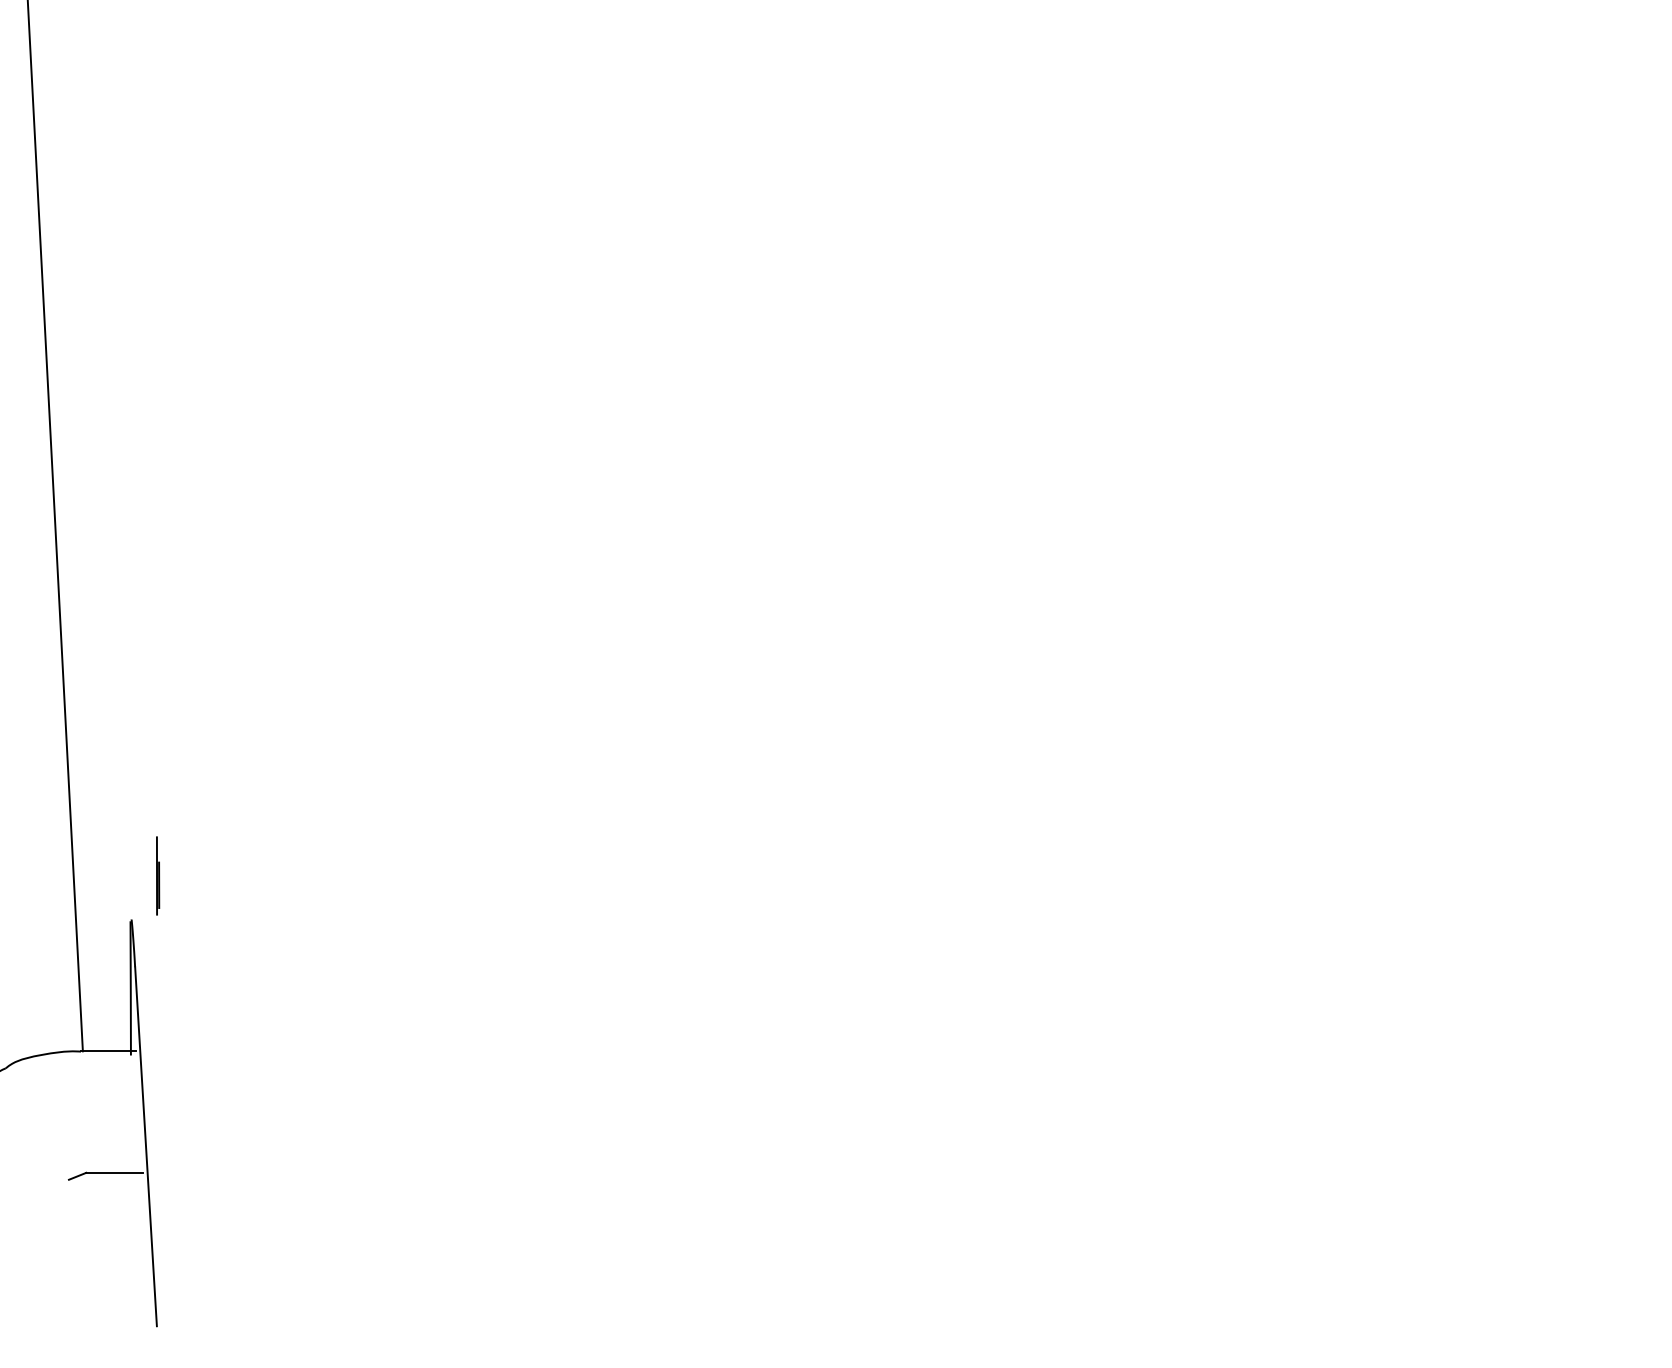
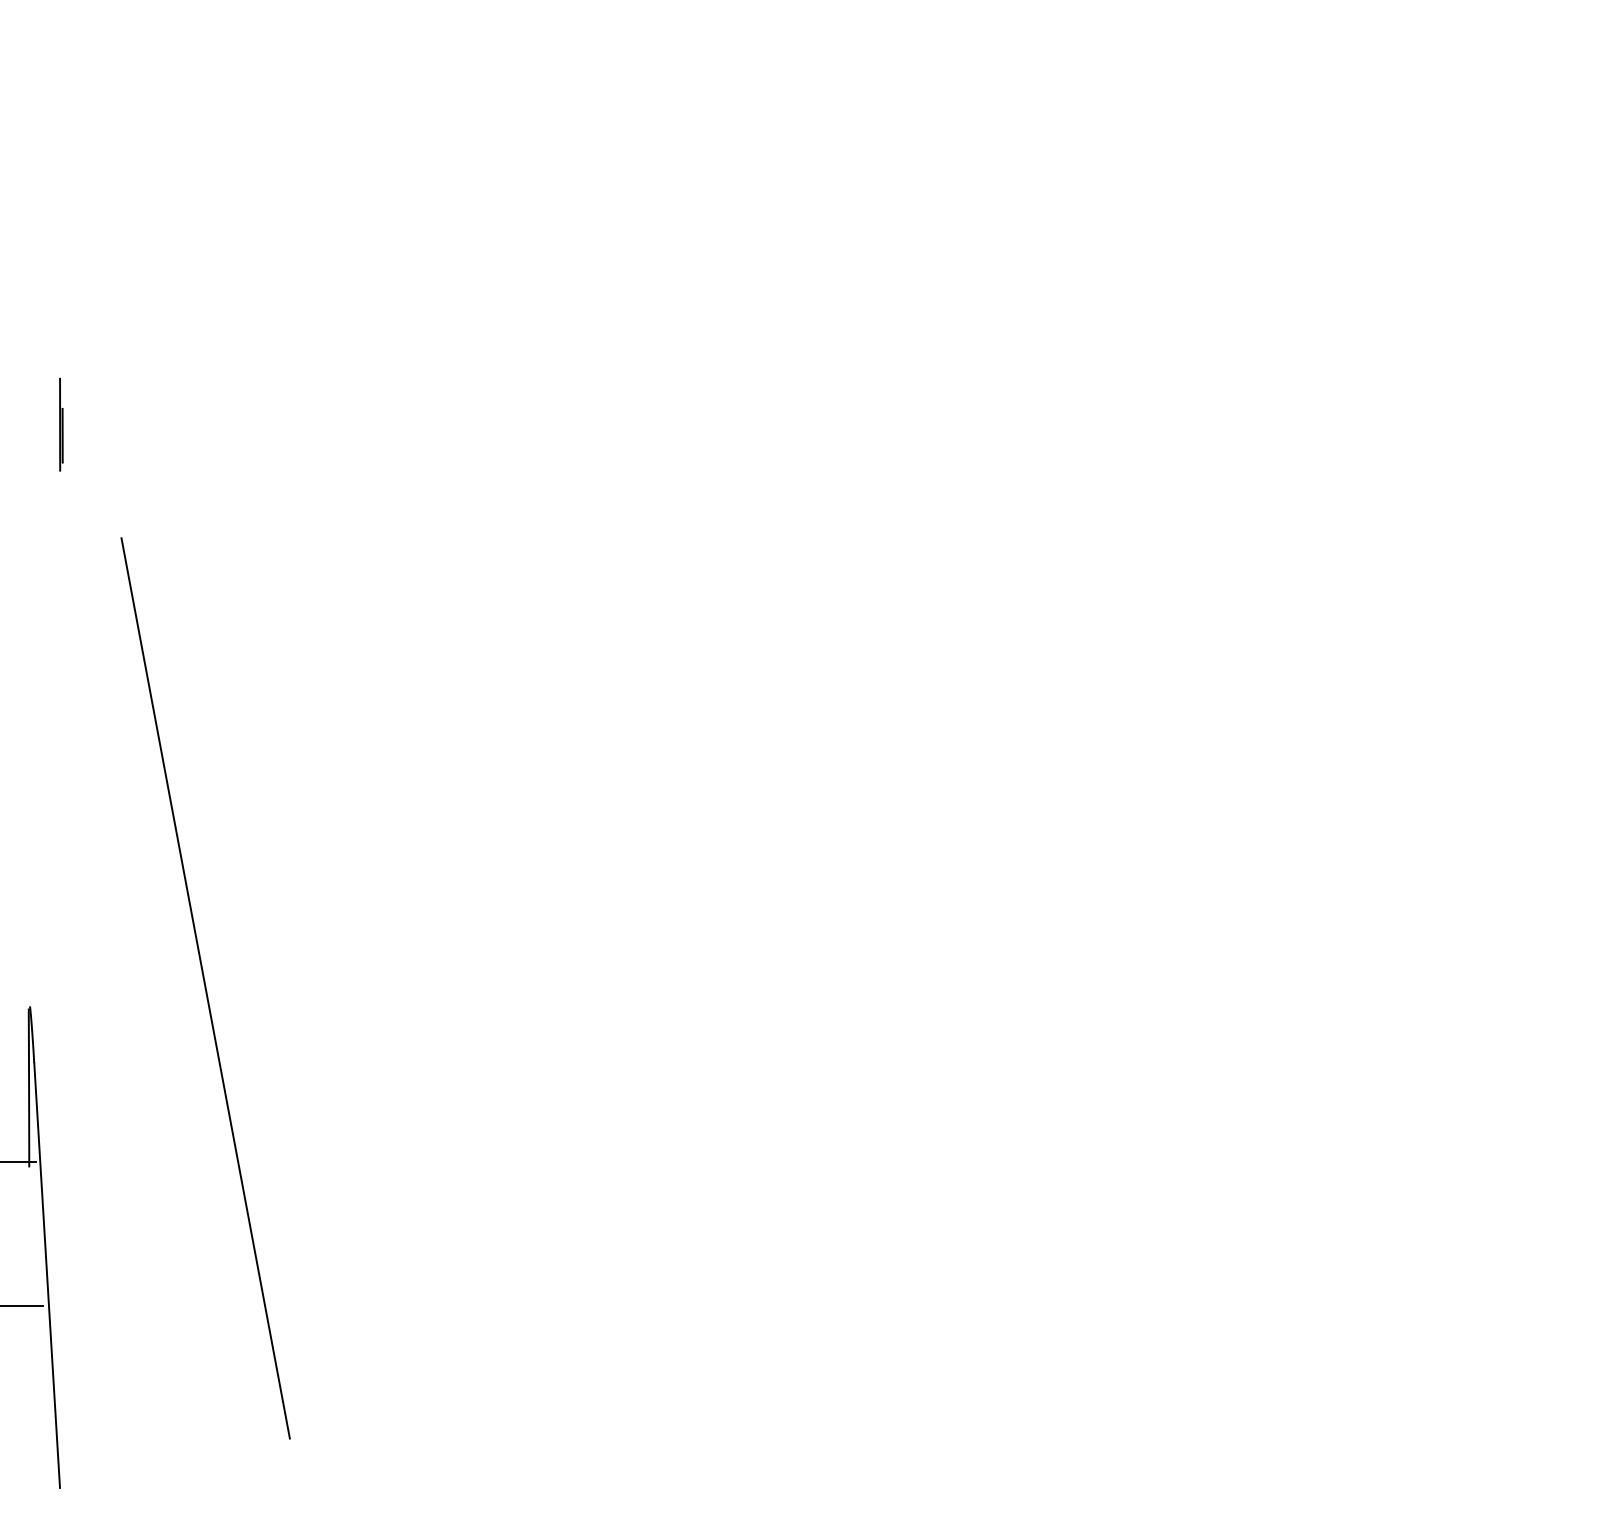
part: (158, 875) -> (61, 424), moved
line: (279, 903) -> (205, 987), added

